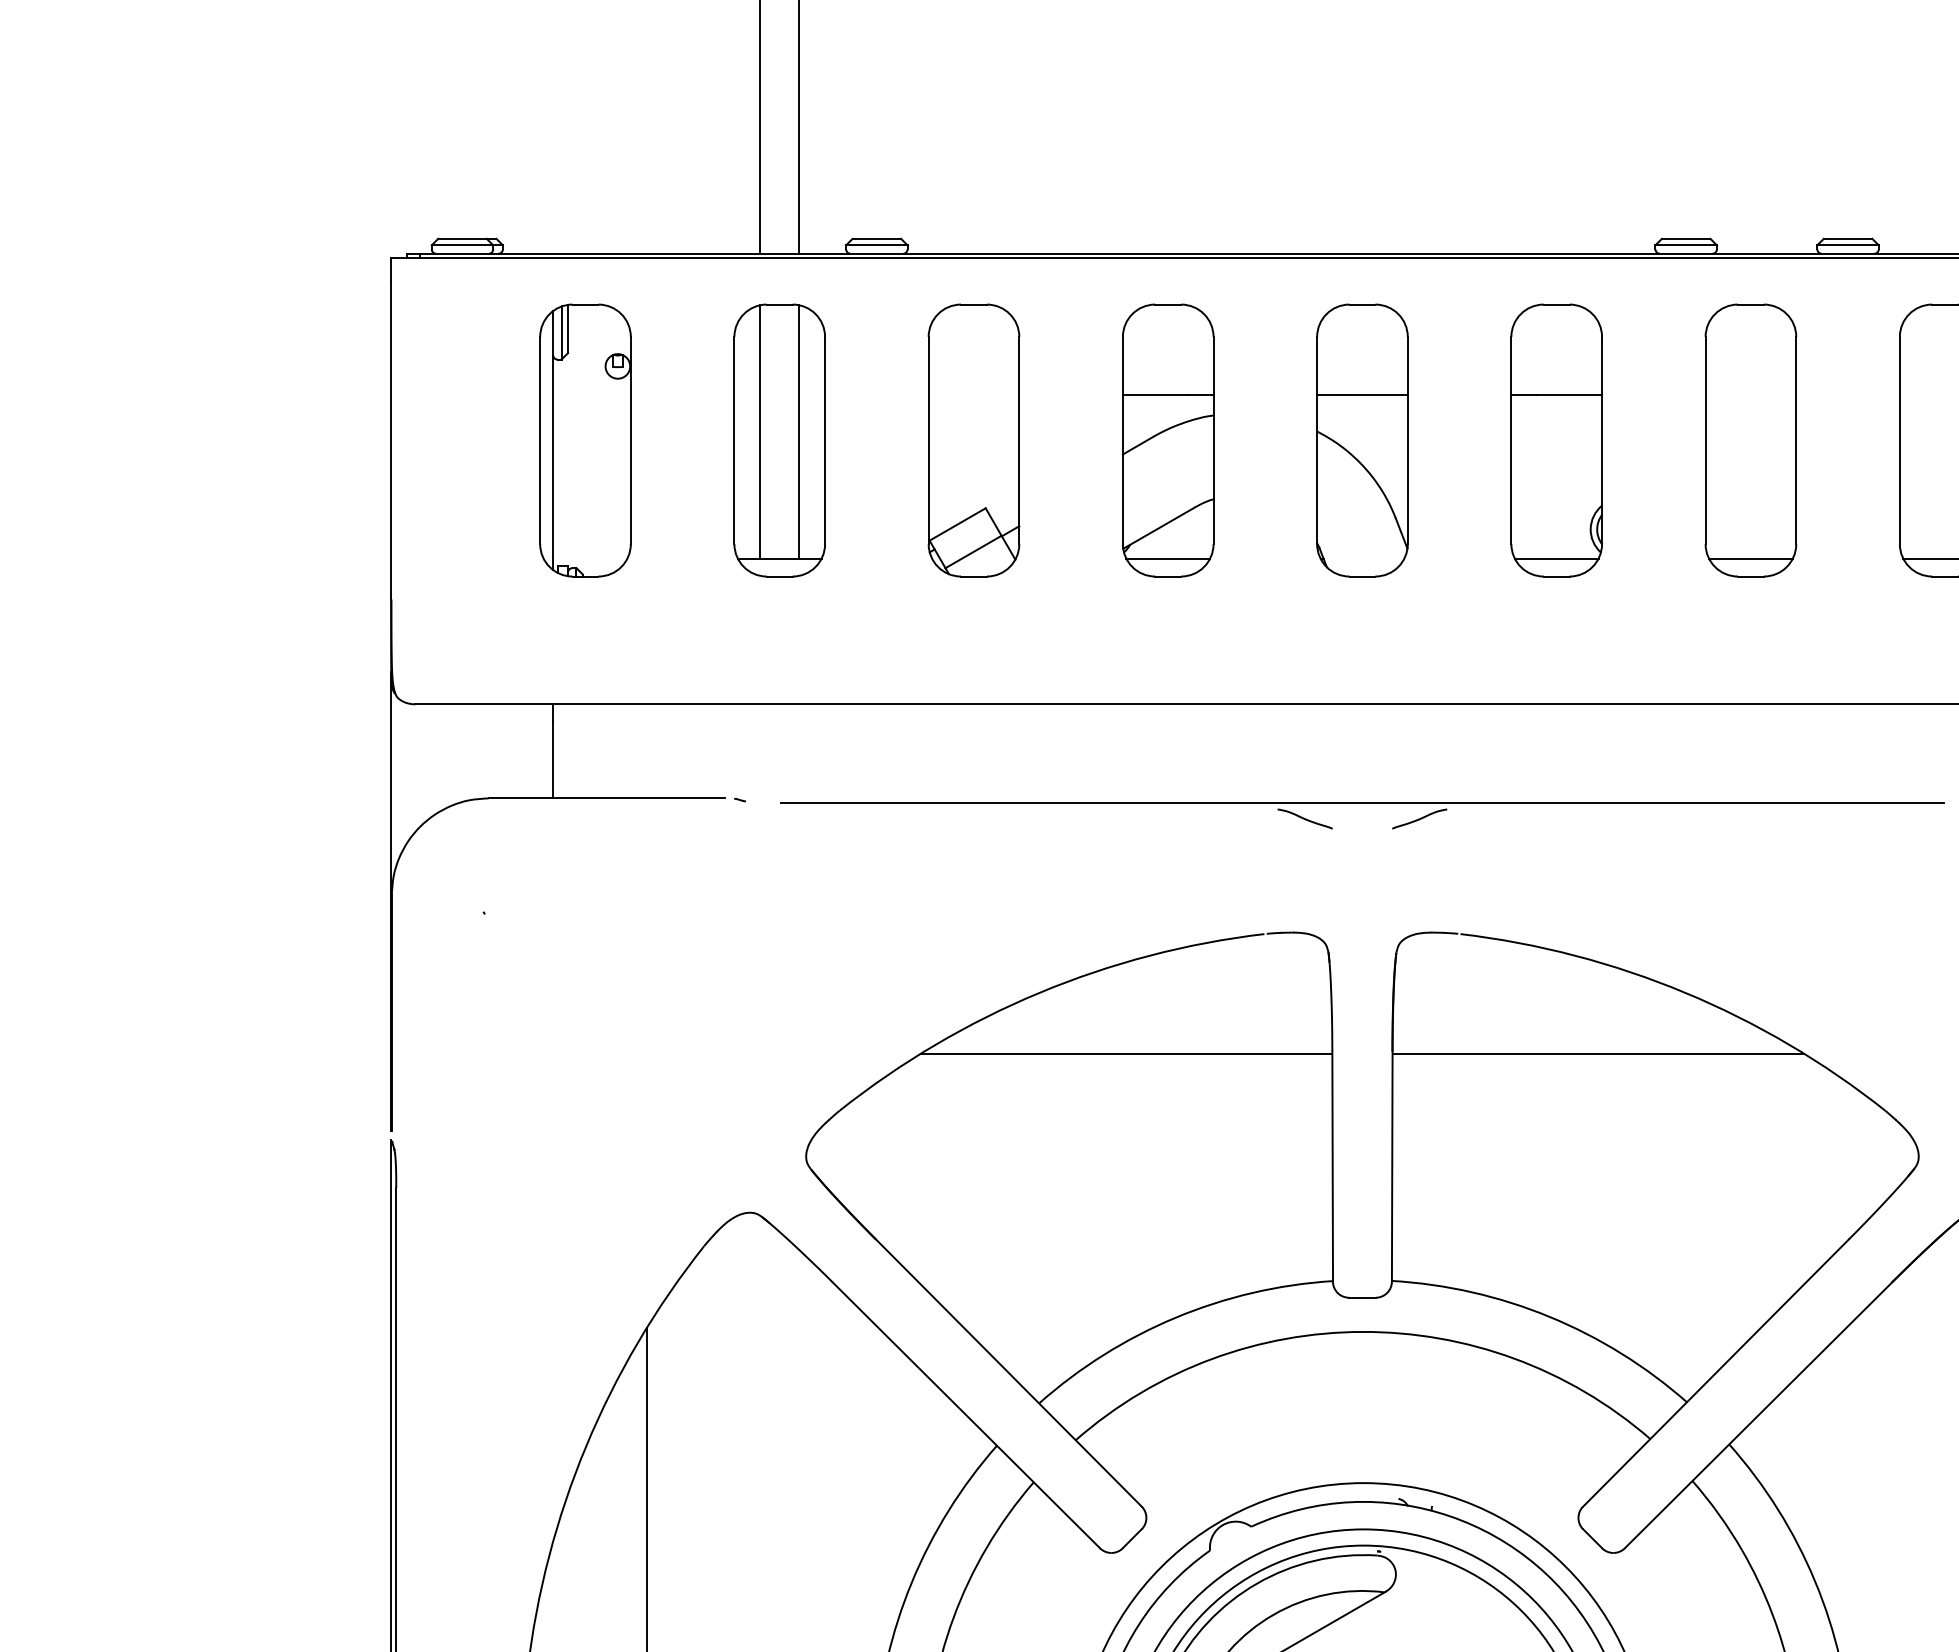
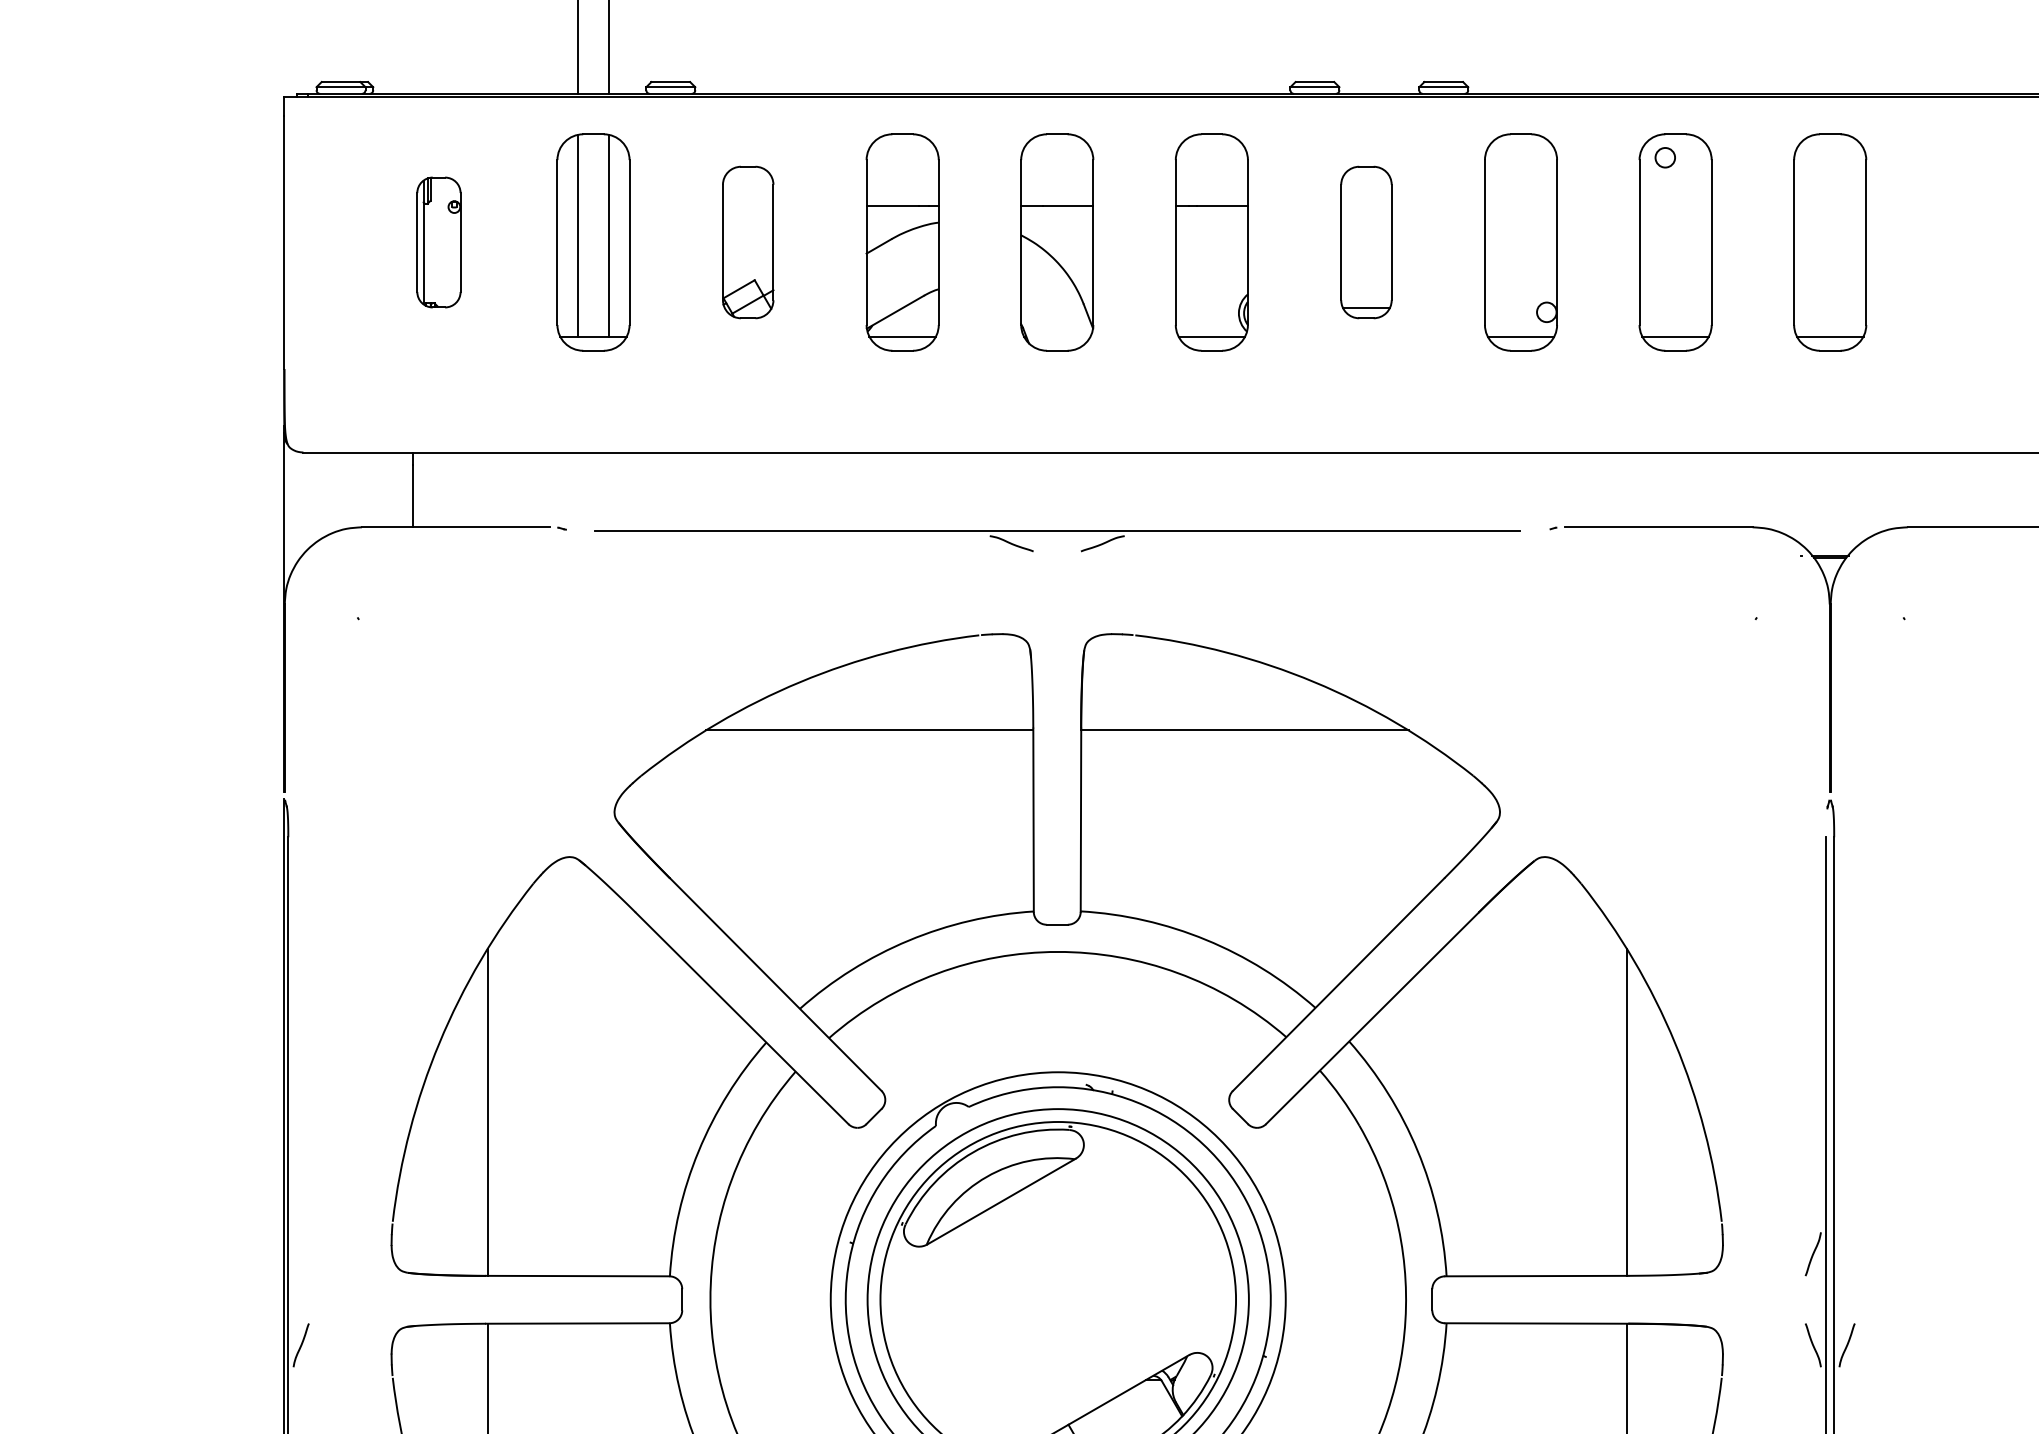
part: (584, 440) -> (438, 242), size x0.6
part: (974, 440) -> (748, 242), size x0.7
part: (1751, 440) -> (1366, 242), size x0.7

